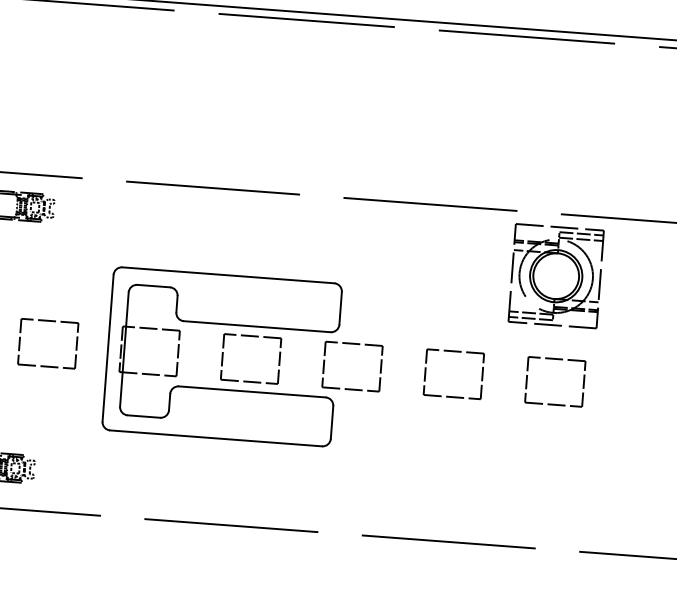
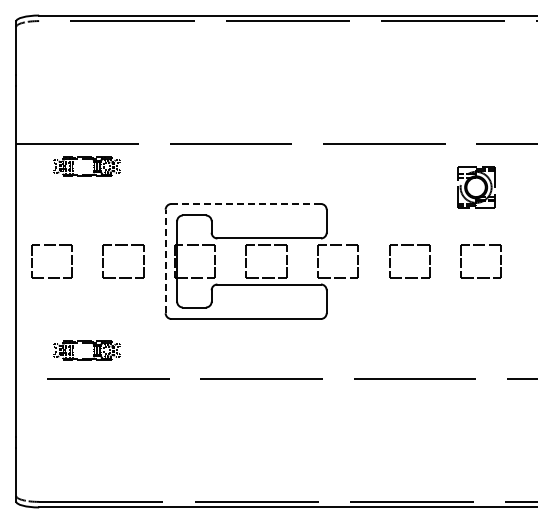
line: (228, 274) -> (246, 203), solid -> dashed
part: (555, 276) -> (475, 187), size x0.6
line: (107, 348) -> (165, 261), solid -> dashed

